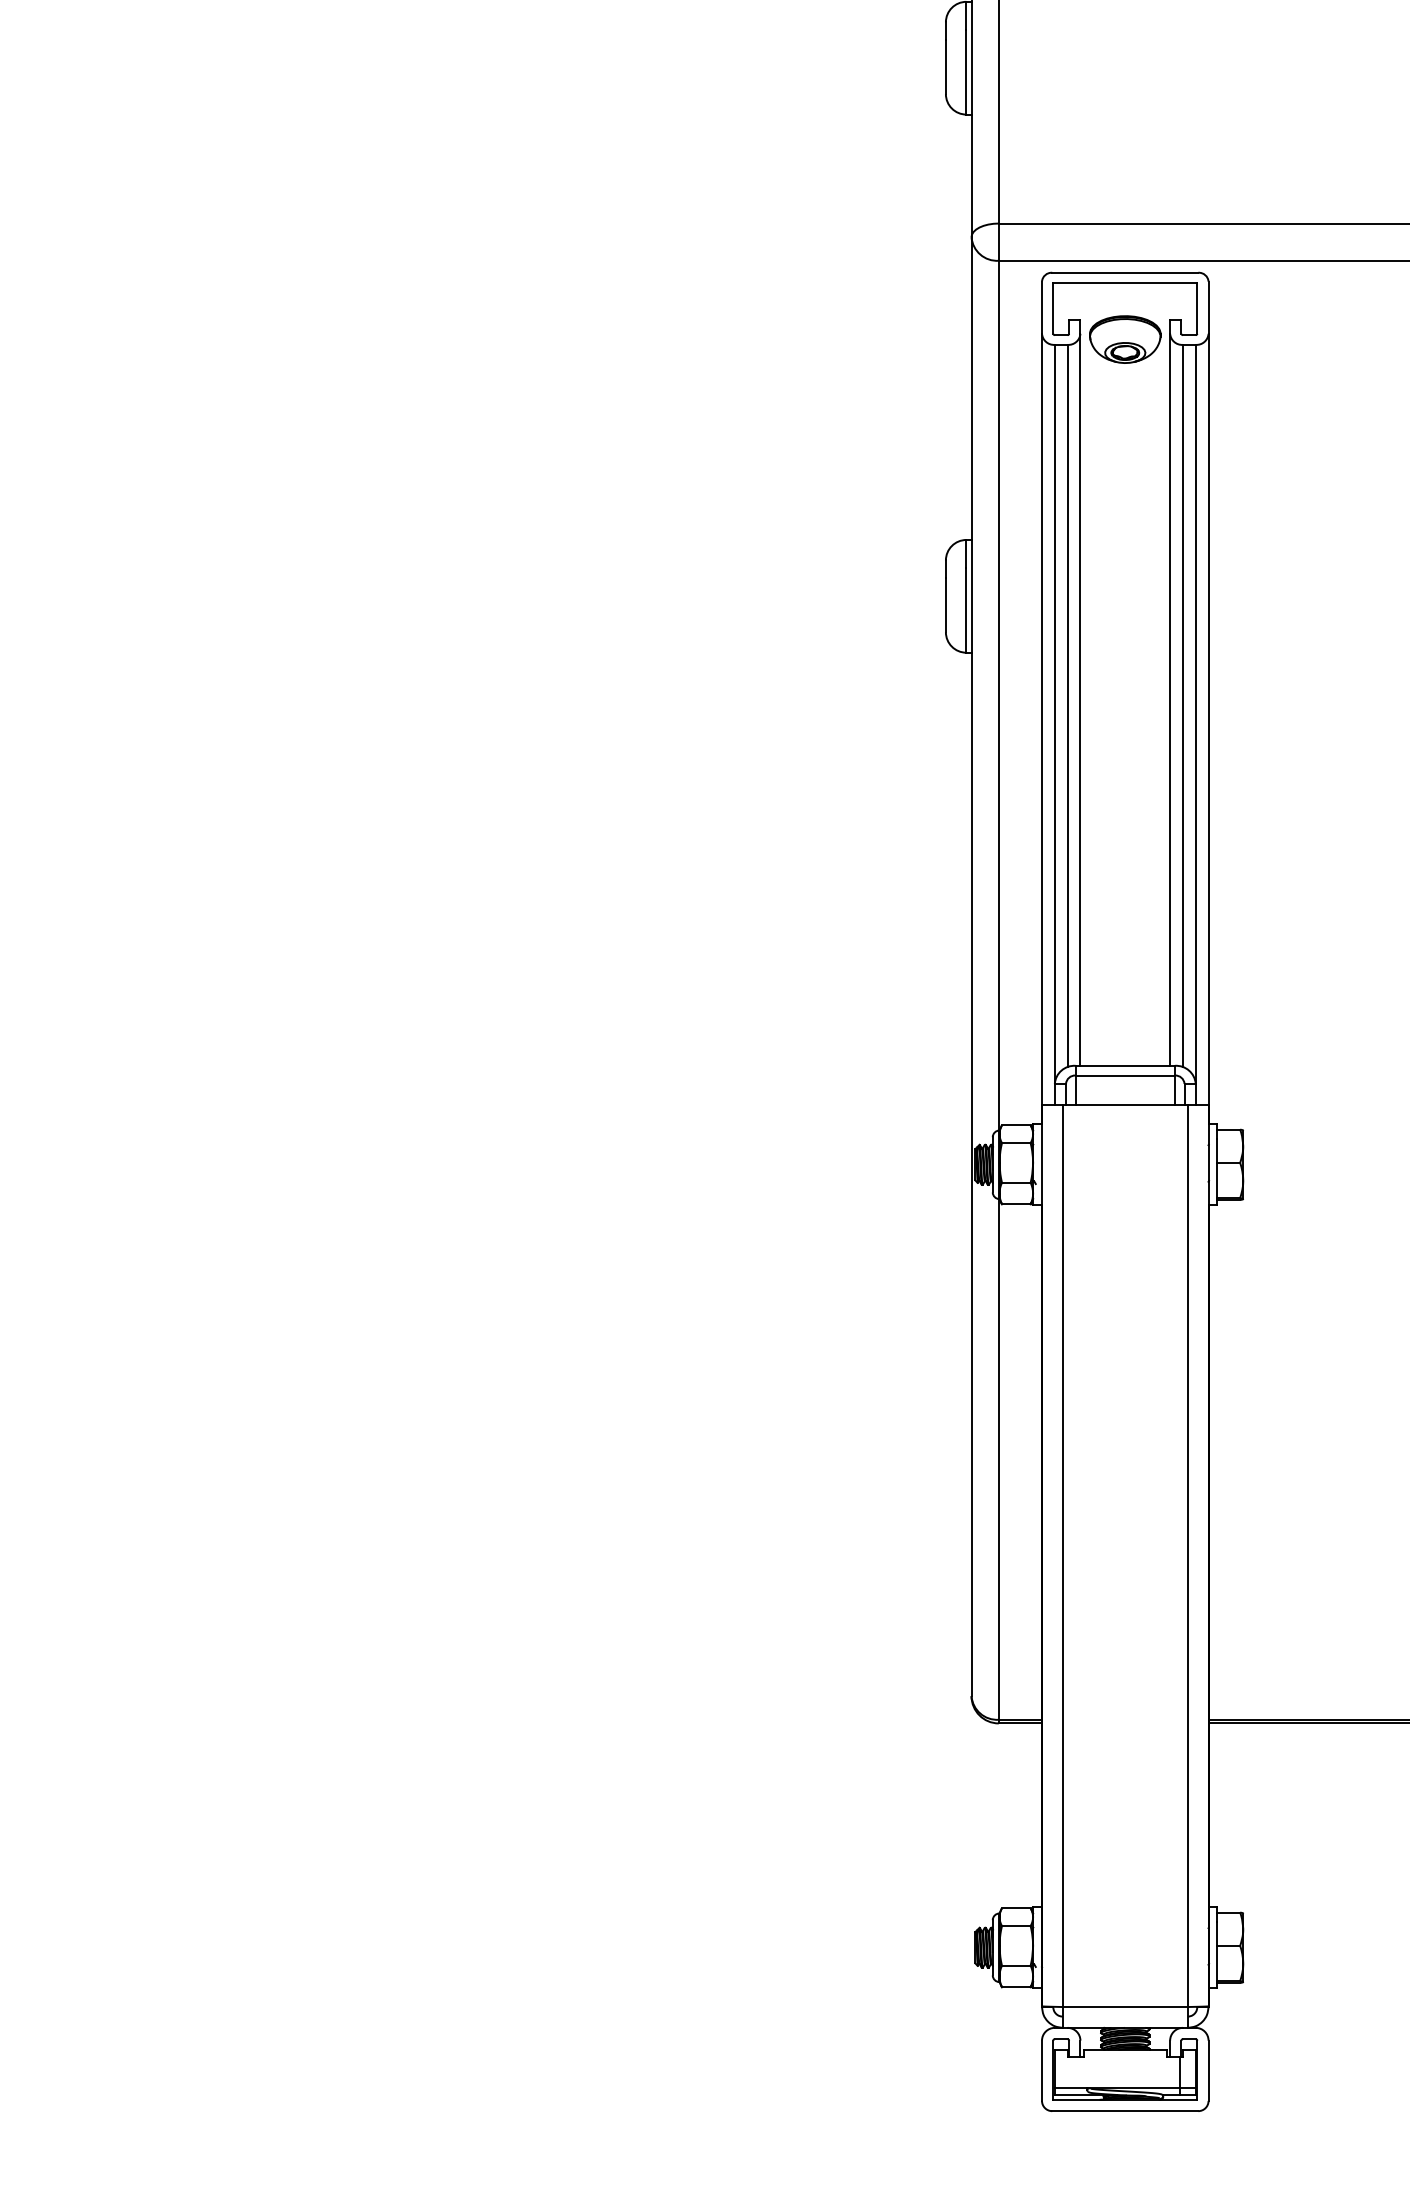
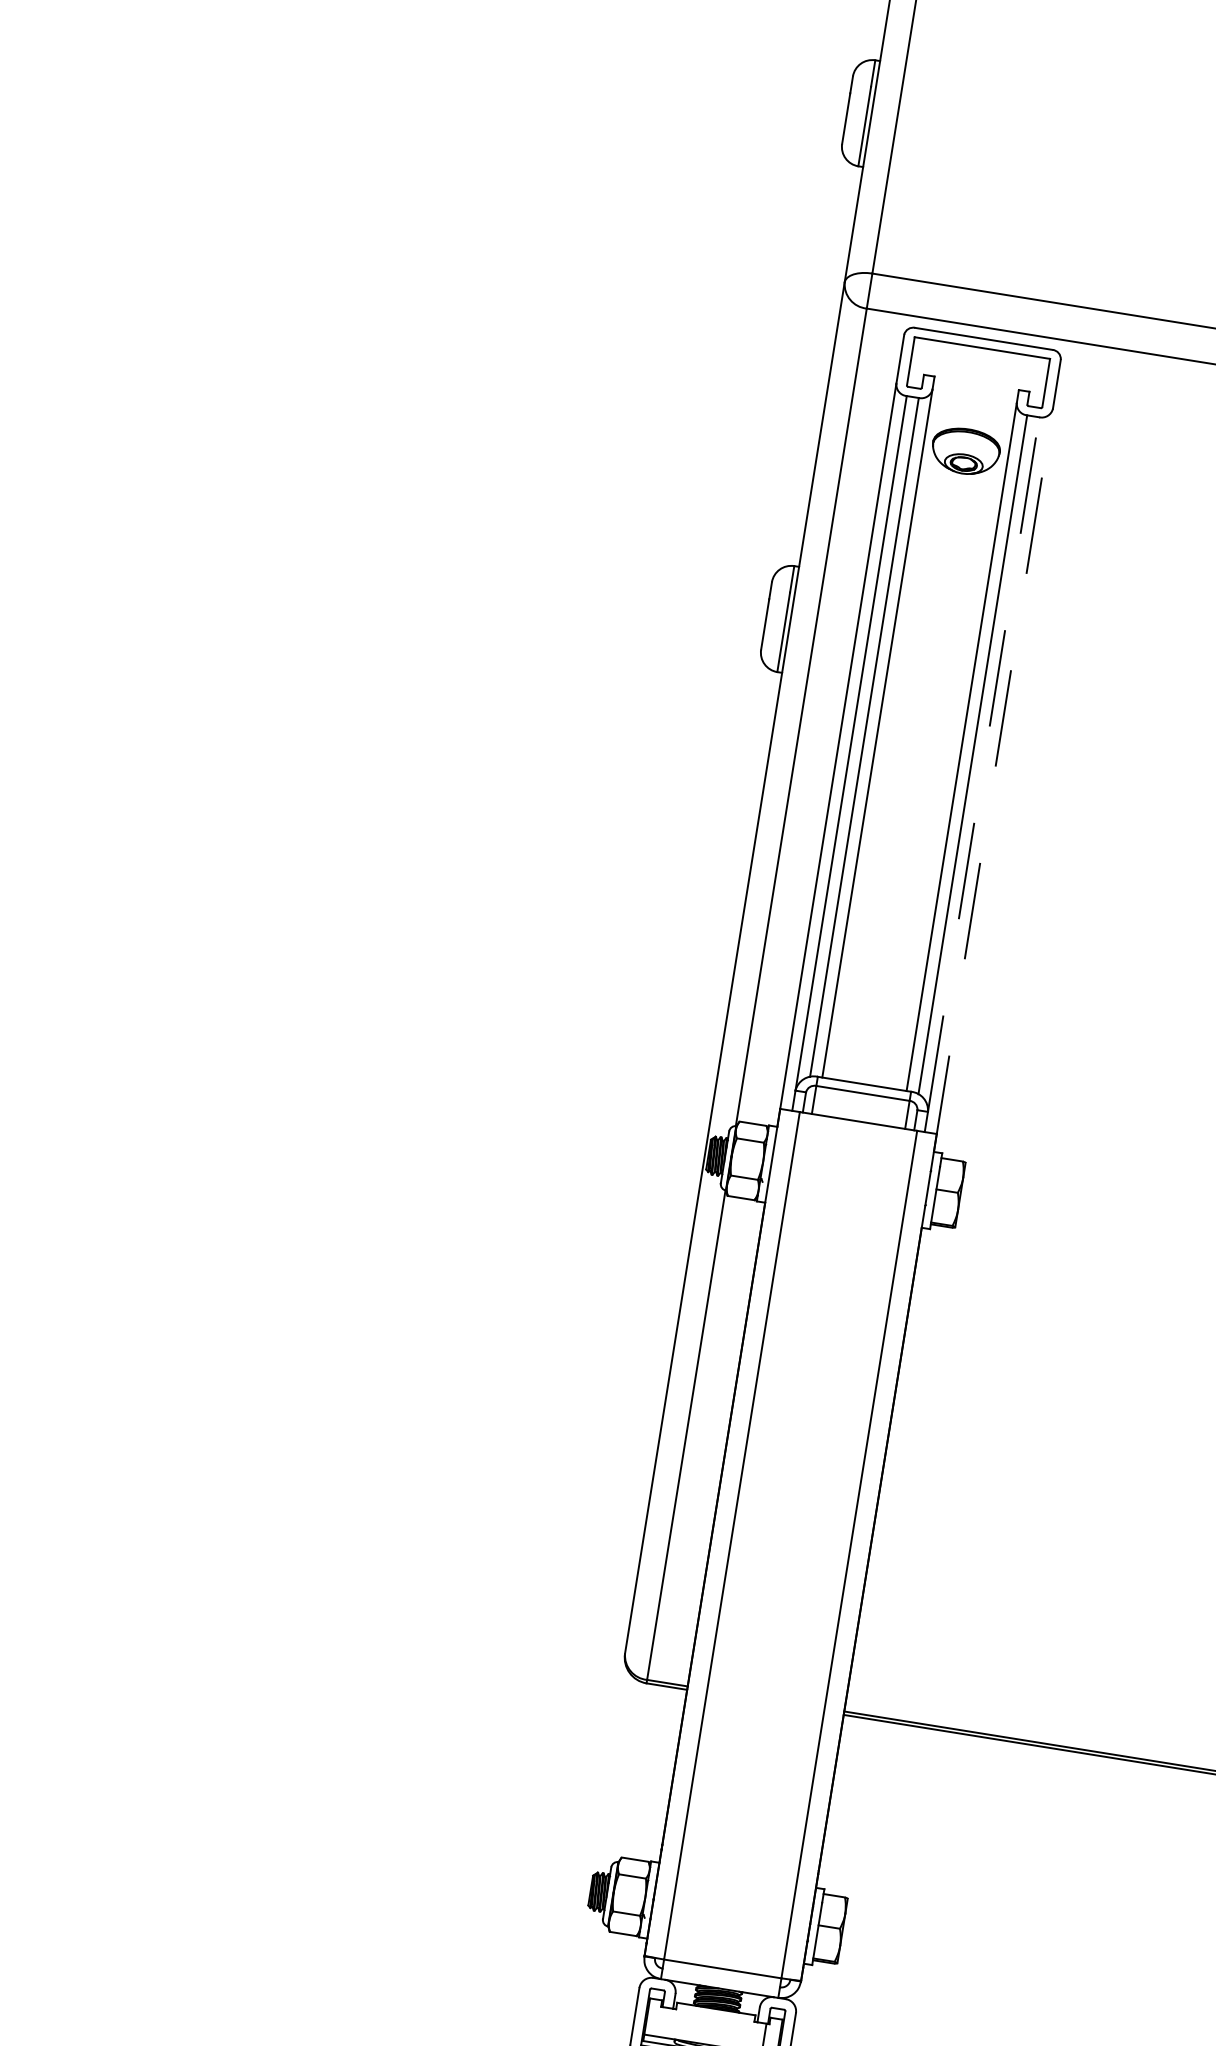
part: (1125, 339) -> (966, 451), moved
line: (1195, 713) -> (983, 763), solid -> dashed
line: (1208, 728) -> (993, 779), solid -> dashed

